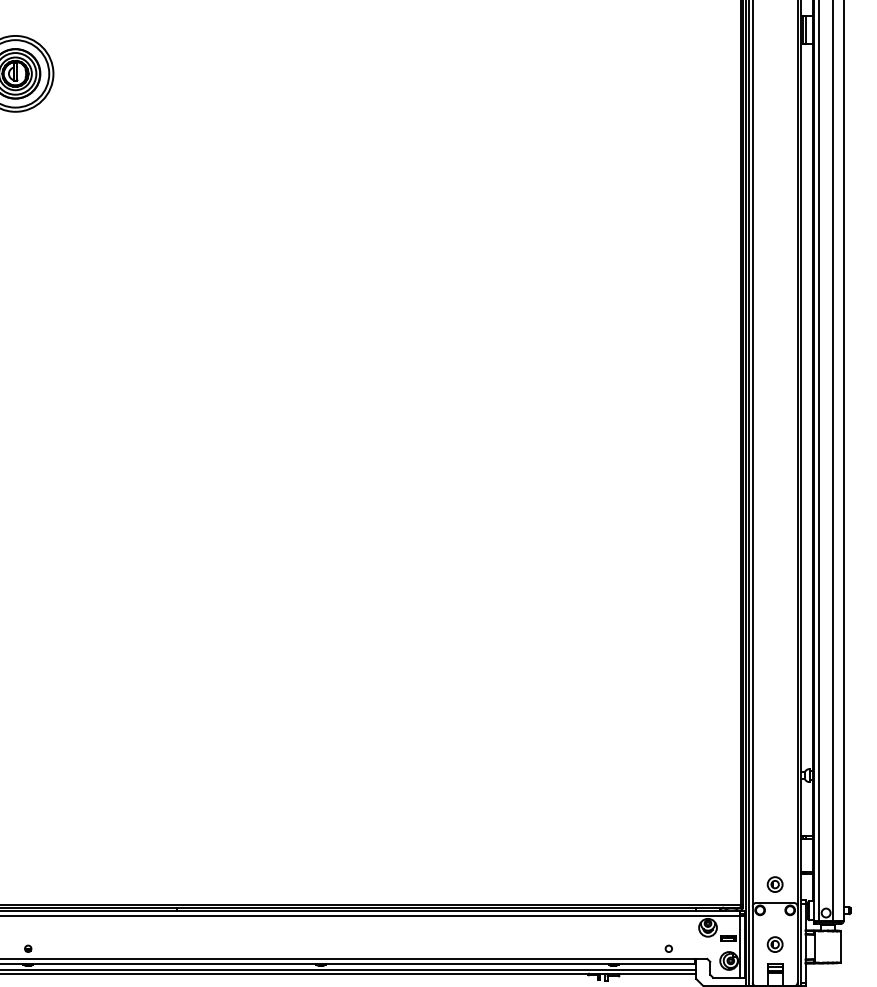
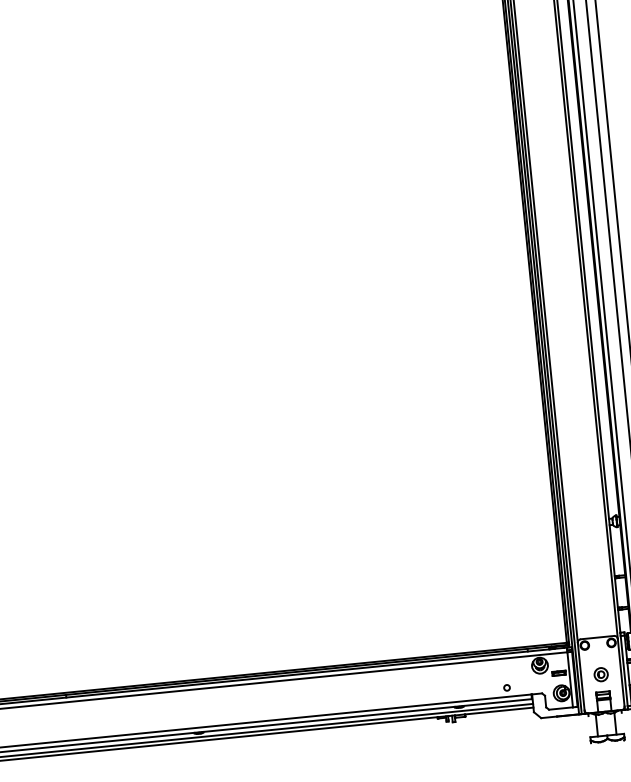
part: (774, 884) -> (595, 621), removed

